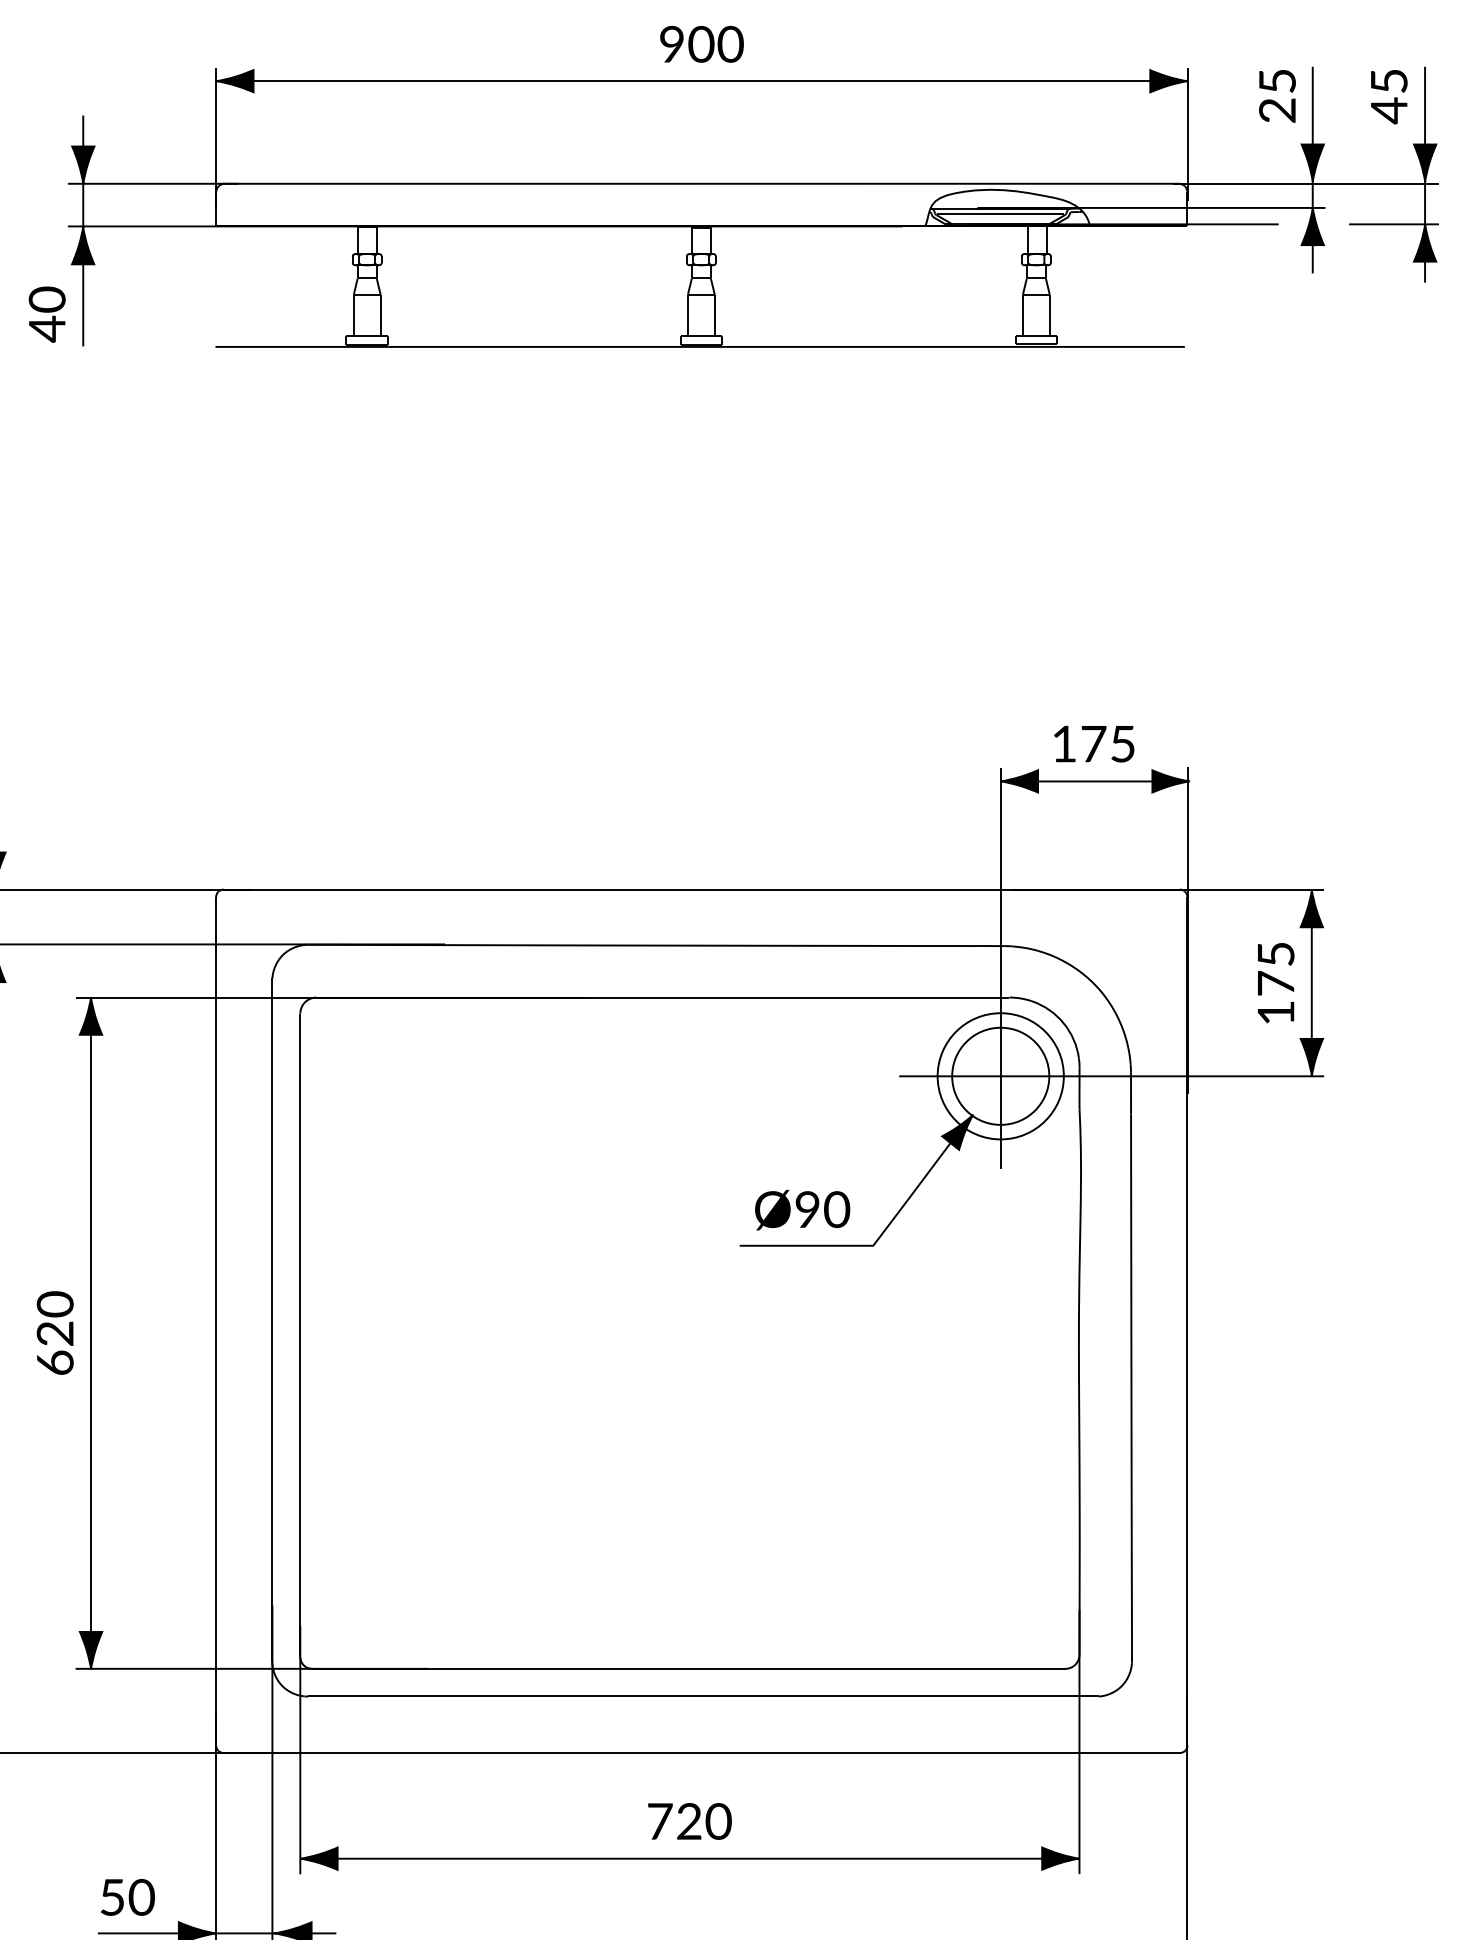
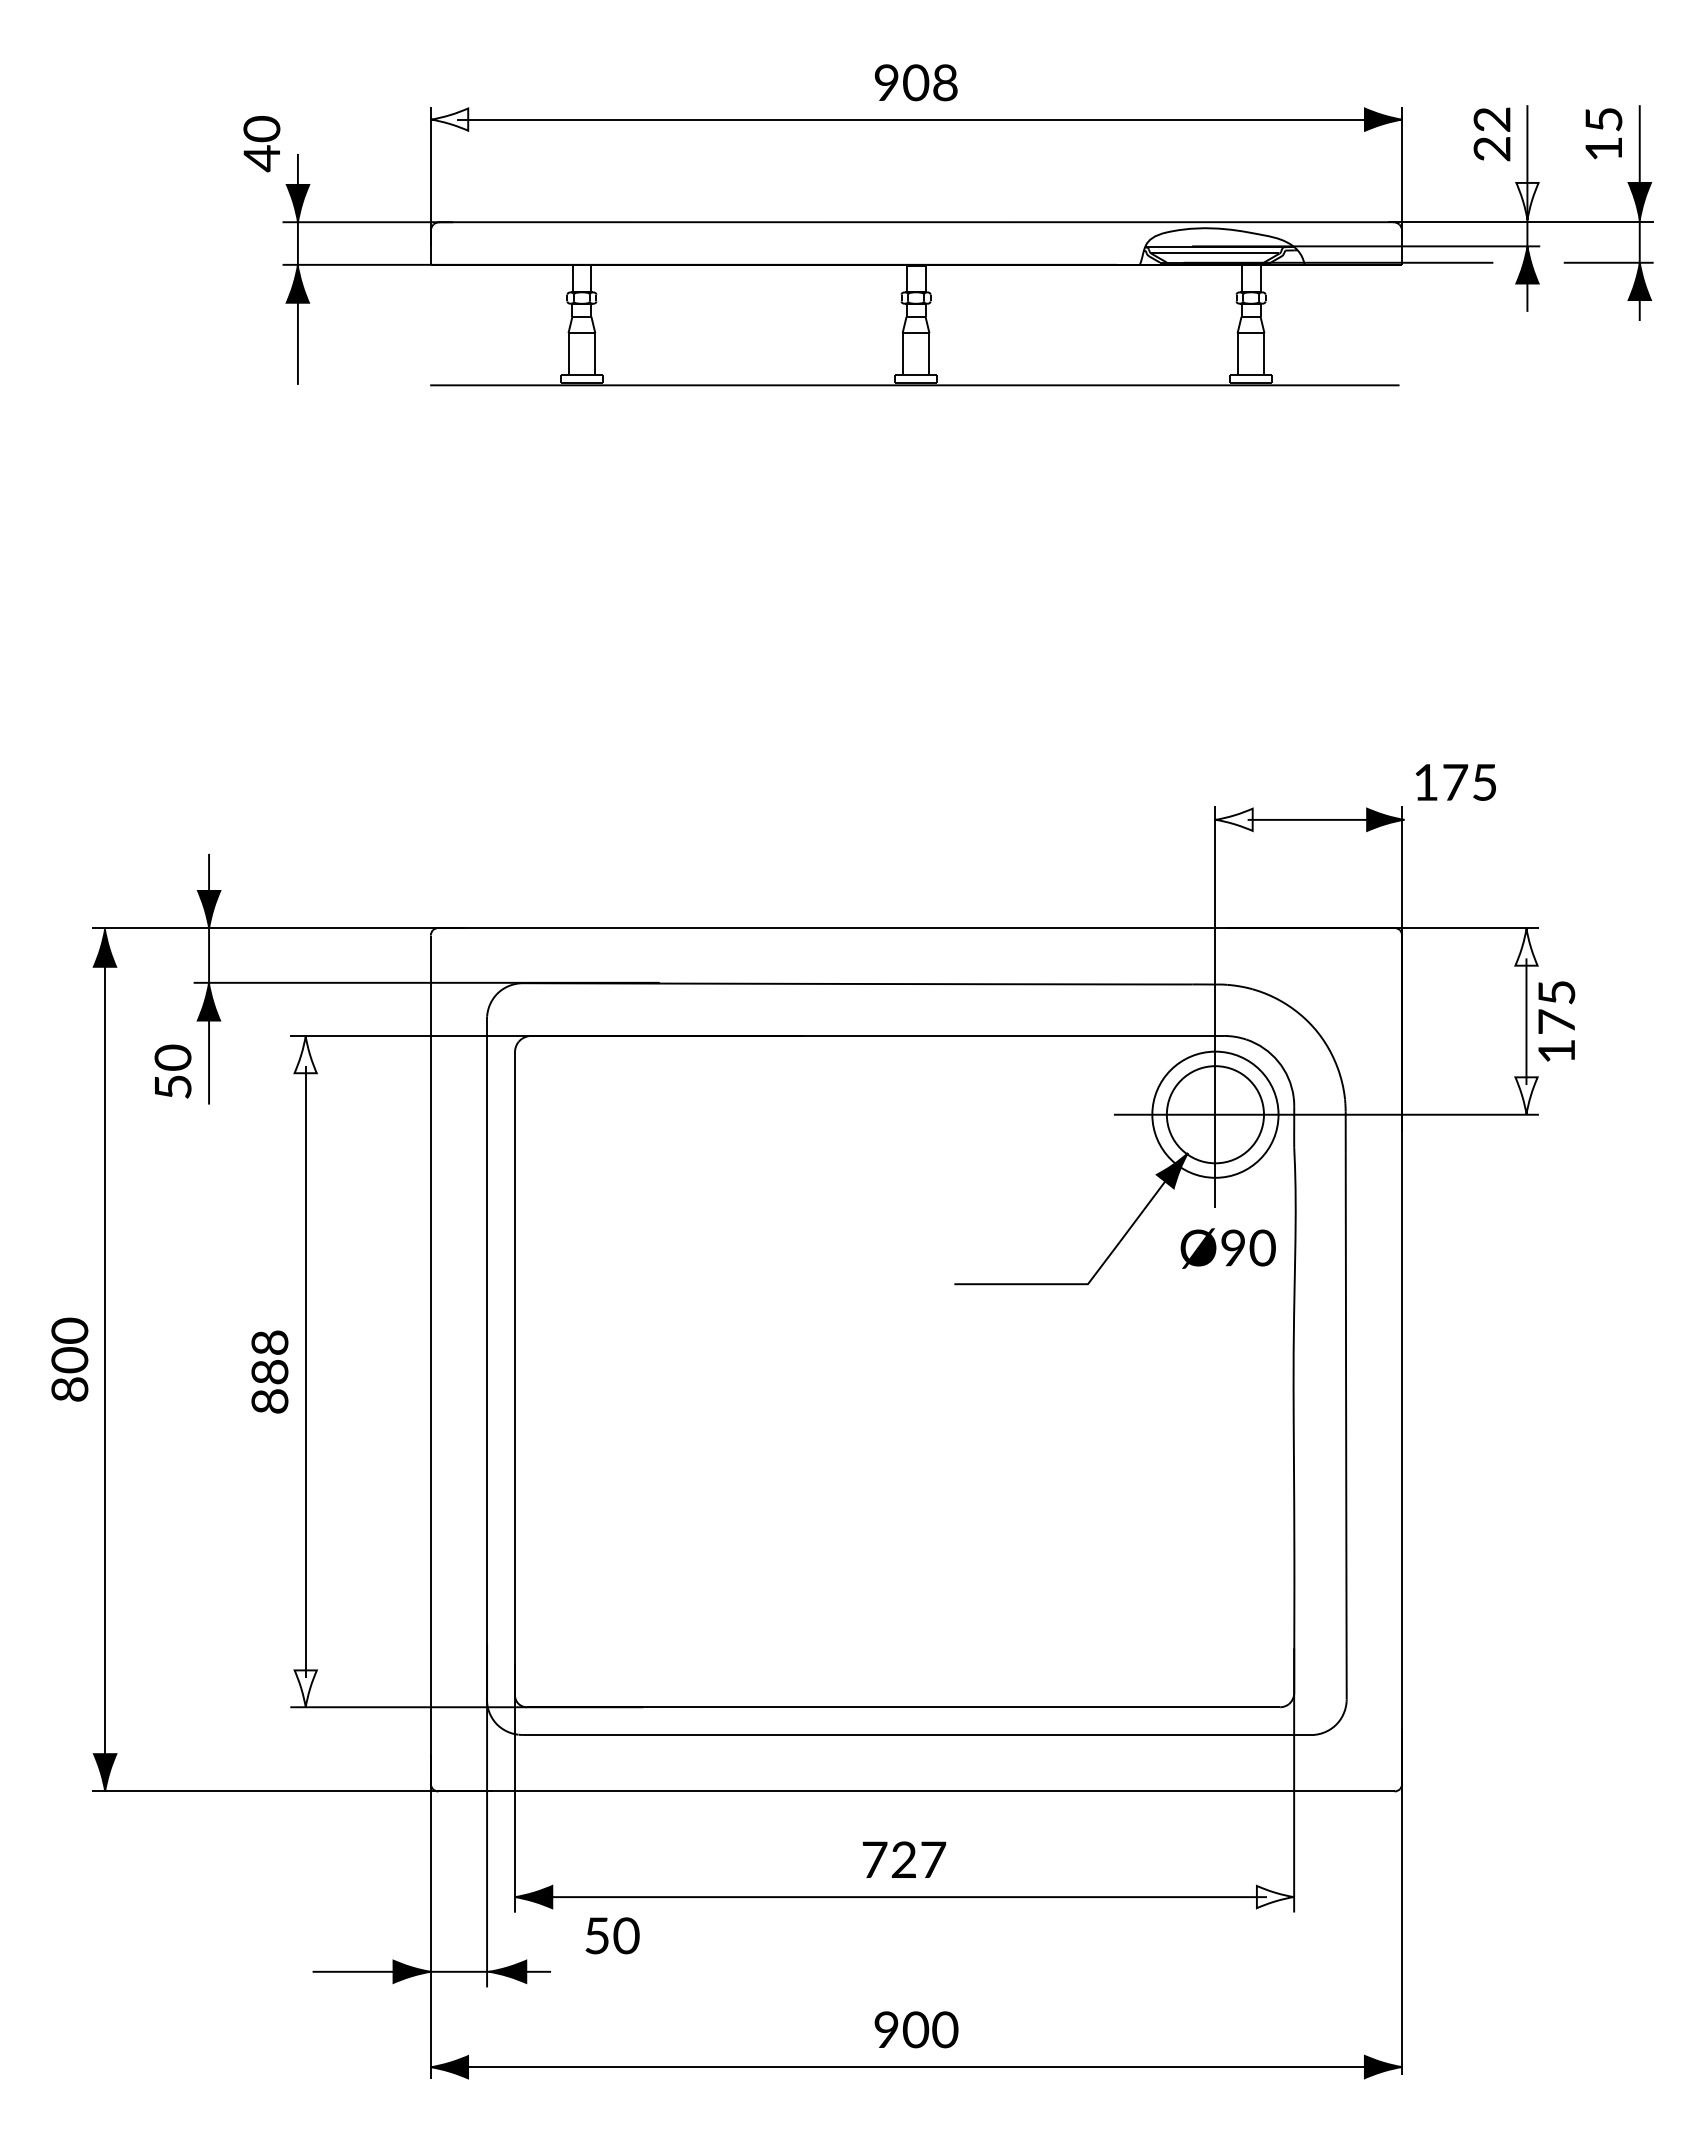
text: (730, 45) -> (945, 83), 900 -> 908
fill: (234, 81) -> (449, 119), removed
text: (1276, 81) -> (1491, 119), 25 -> 22
text: (1388, 110) -> (1603, 148), 45 -> 15
fill: (1312, 163) -> (1527, 201), removed
text: (46, 315) -> (261, 144), moved
text: (1093, 744) -> (1455, 782), moved
fill: (1018, 781) -> (1233, 819), removed
fill: (1311, 908) -> (1526, 946), removed
text: (1275, 983) -> (1556, 1021), moved
fill: (90, 1016) -> (305, 1054), removed
fill: (1311, 1057) -> (1526, 1095), removed
text: (801, 1210) -> (1227, 1248), moved
text: (54, 1333) -> (269, 1371), 620 -> 888
fill: (90, 1650) -> (305, 1688), removed
text: (718, 1821) -> (933, 1859), 720 -> 727
fill: (1060, 1858) -> (1275, 1896), removed
text: (127, 1897) -> (612, 1935), moved

